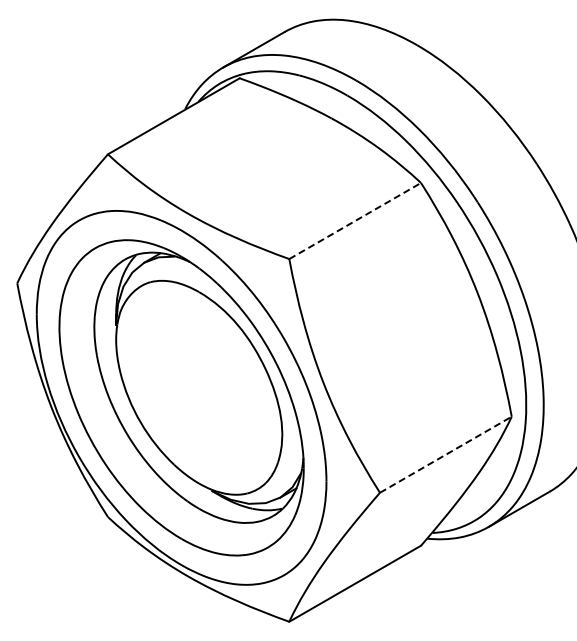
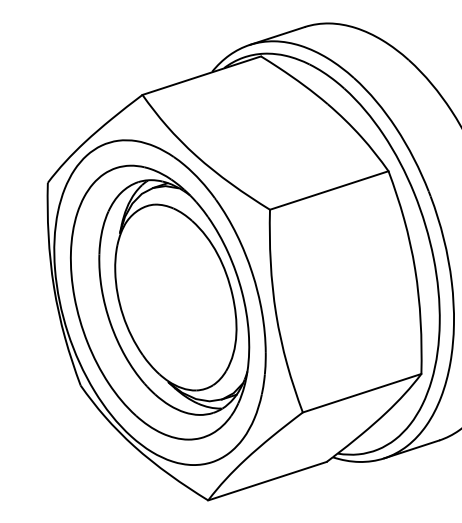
line: (355, 220) -> (329, 190), dashed -> solid
line: (446, 454) -> (362, 393), dashed -> solid

